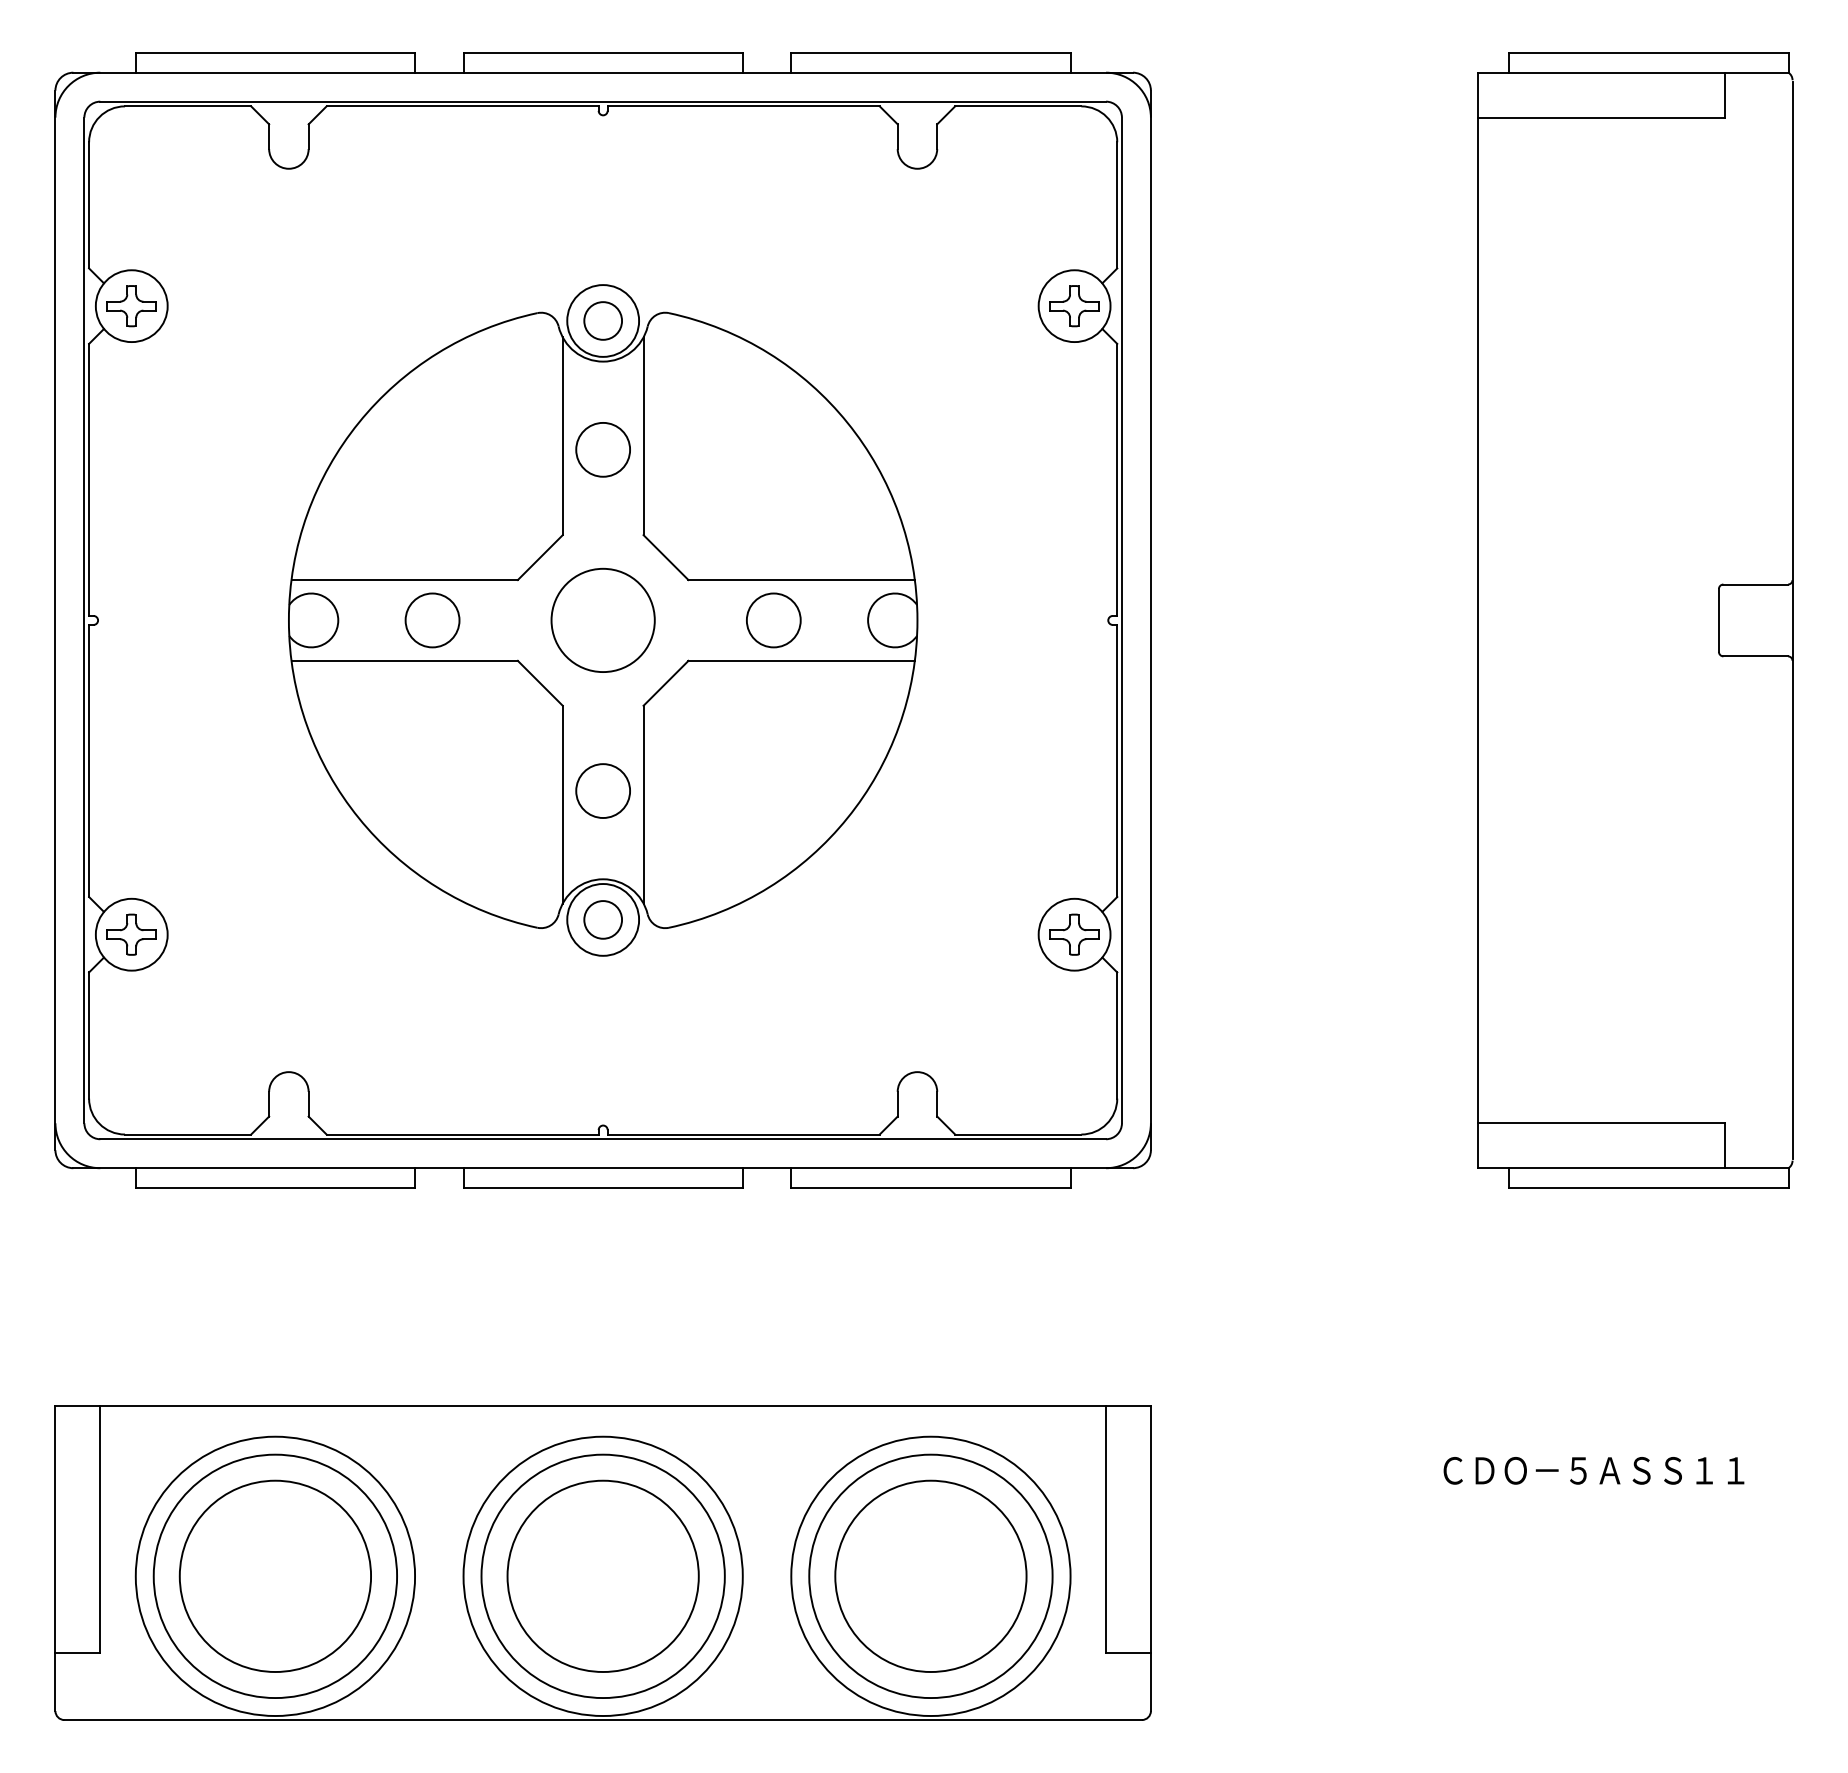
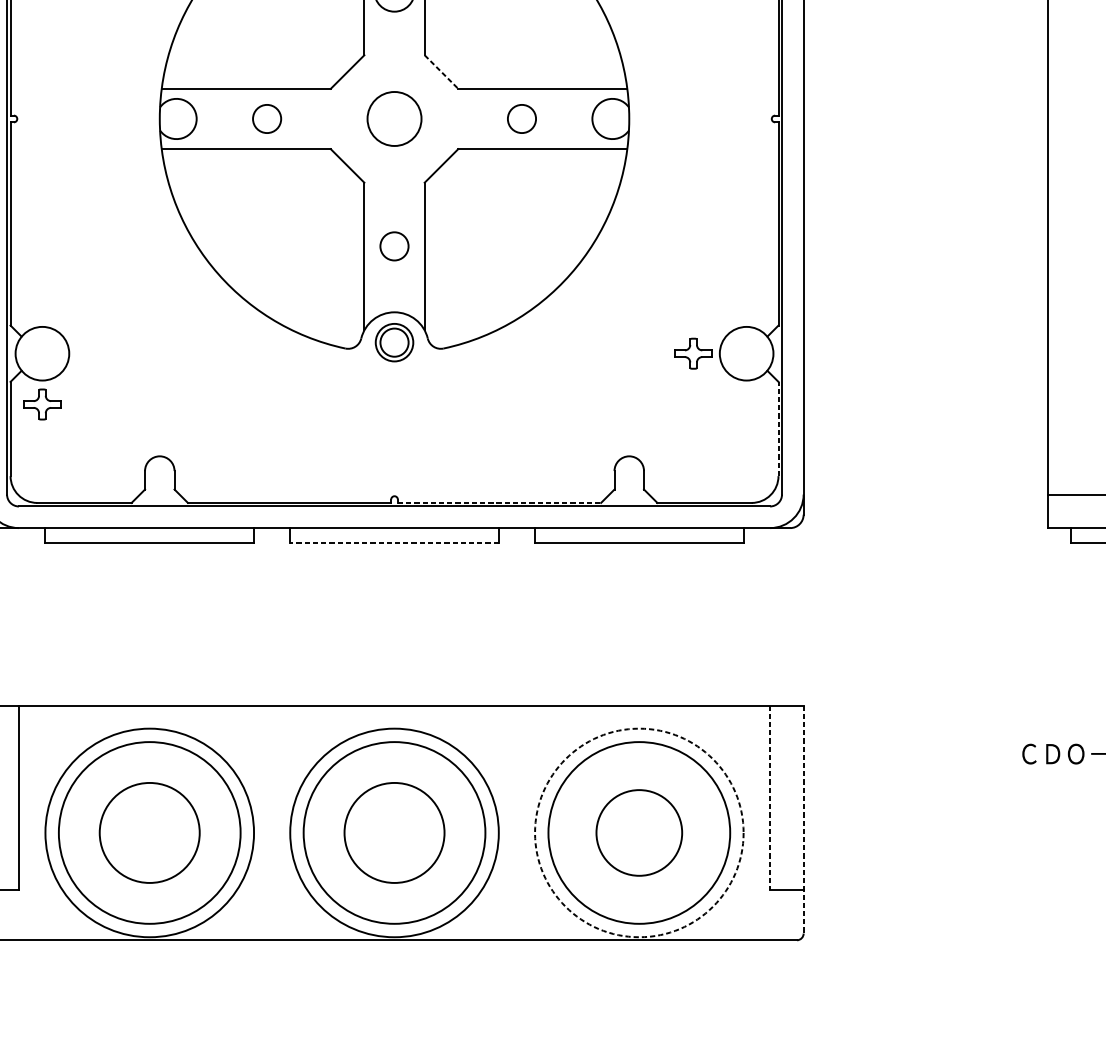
line: (666, 557) -> (441, 71), solid -> dashed
circle: (432, 620) -> (267, 119), size x0.7
circle: (602, 620) -> (394, 119), size x0.7
circle: (773, 620) -> (521, 119), size x0.7
circle: (602, 790) -> (394, 246), size x0.7
circle: (603, 919) -> (394, 342), size x0.7
part: (131, 934) -> (42, 404), moved
part: (1074, 934) -> (693, 353), moved
line: (1117, 1035) -> (778, 428), solid -> dashed
line: (744, 1134) -> (500, 502), solid -> dashed
line: (603, 1187) -> (394, 542), solid -> dashed
line: (1106, 1529) -> (770, 797), solid -> dashed
line: (1150, 1558) -> (803, 819), solid -> dashed
circle: (275, 1575) -> (149, 832), size x0.7
circle: (602, 1575) -> (394, 832), size x0.7
circle: (930, 1575) -> (639, 832), size x0.6
circle: (930, 1575) -> (639, 832), solid -> dashed

